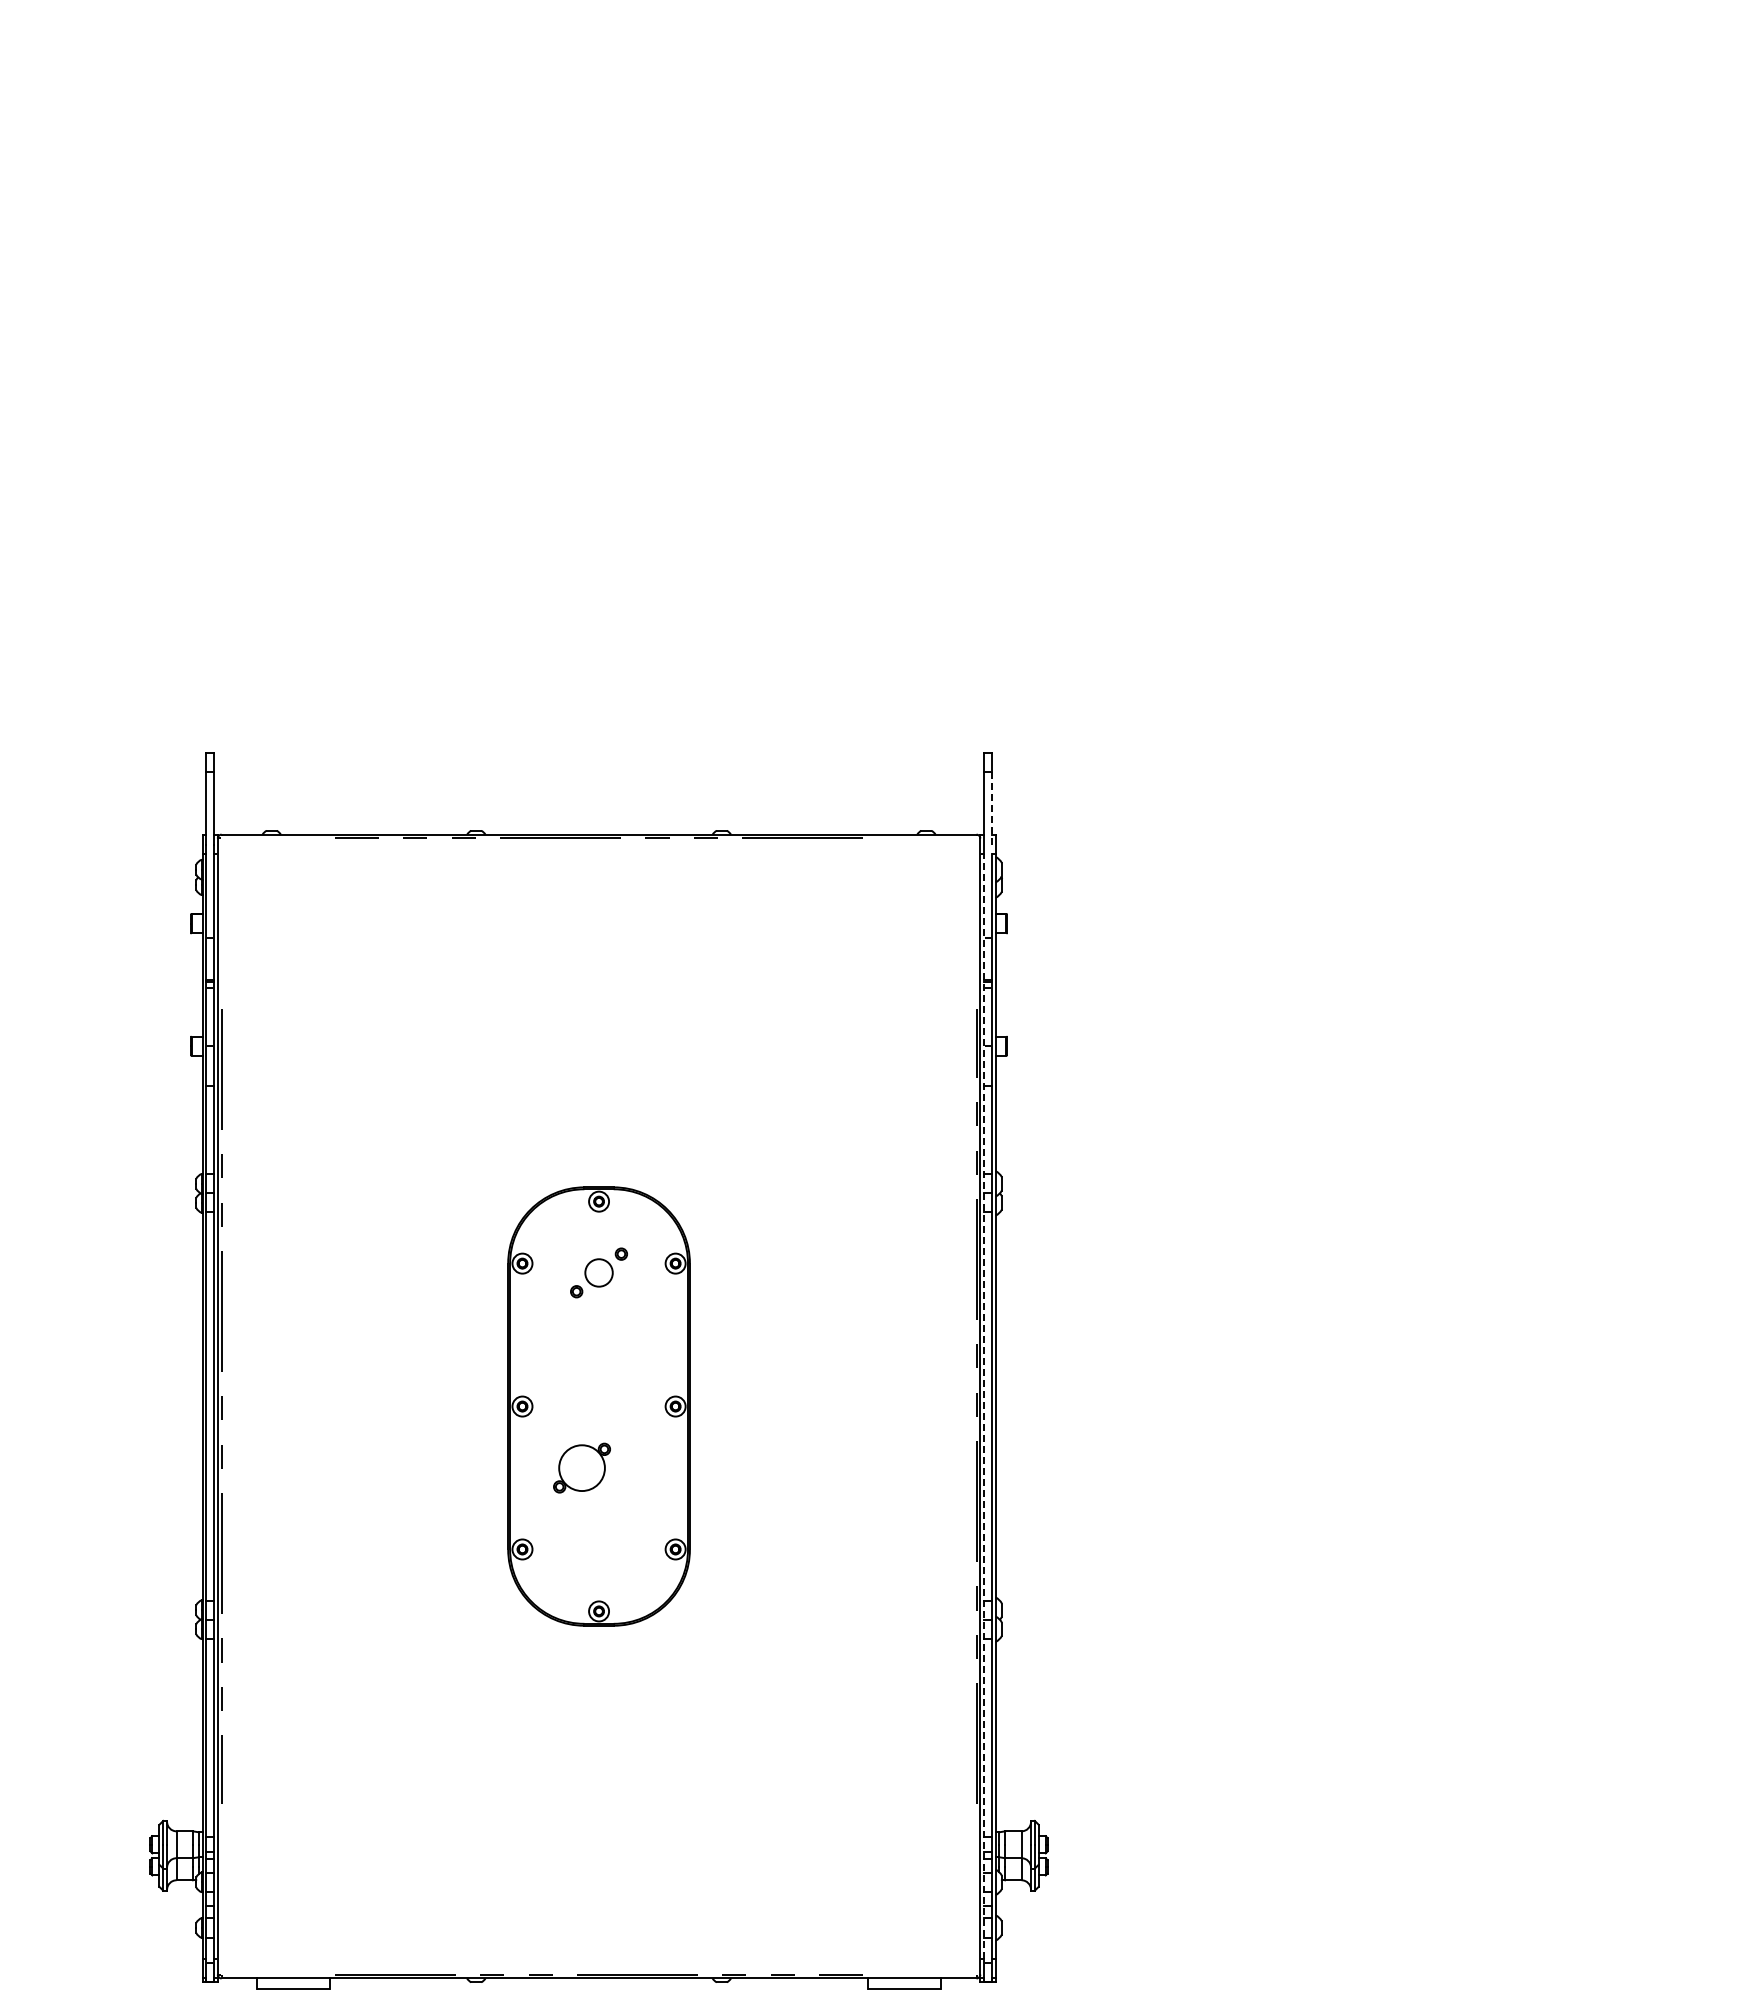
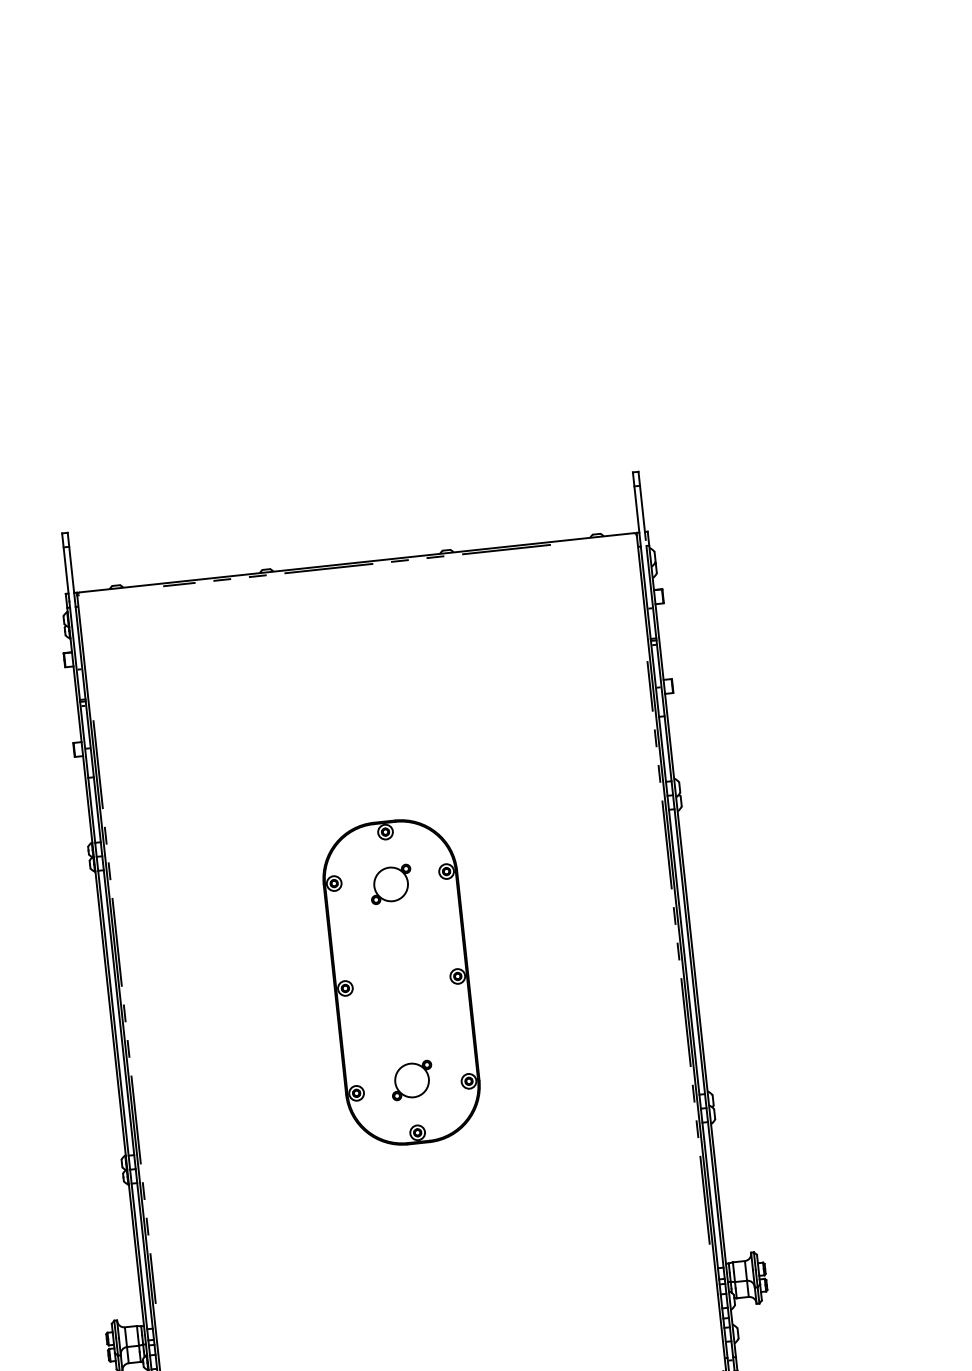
line: (991, 808) -> (642, 512), dashed -> solid
circle: (598, 1272) -> (390, 884), size x1.67
line: (984, 1406) -> (684, 952), dashed -> solid
part: (581, 1467) -> (411, 1080), moved

